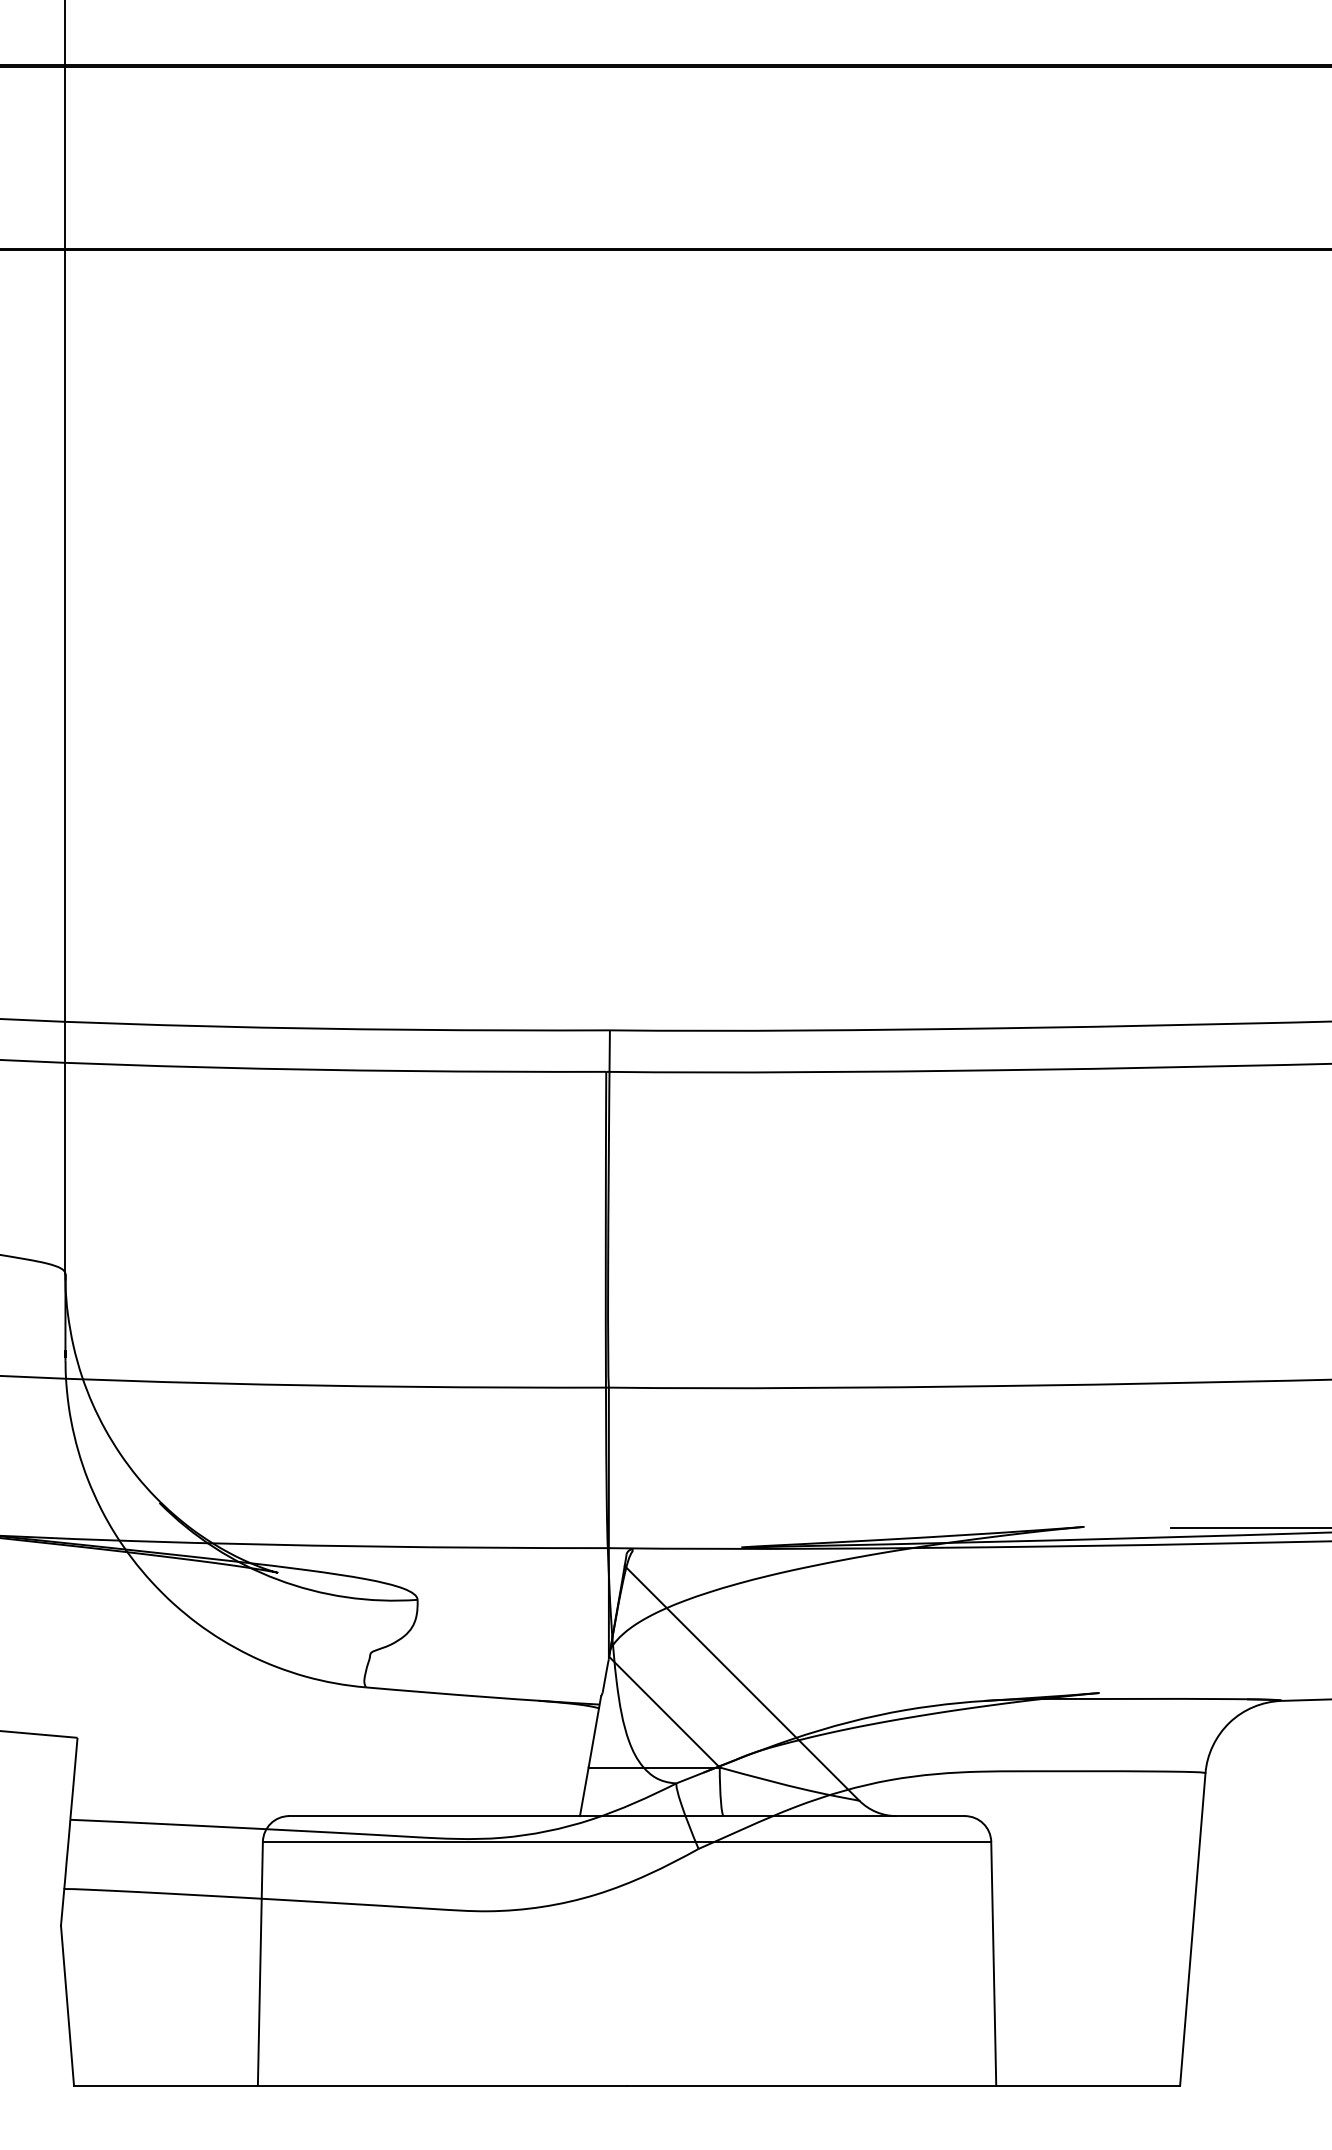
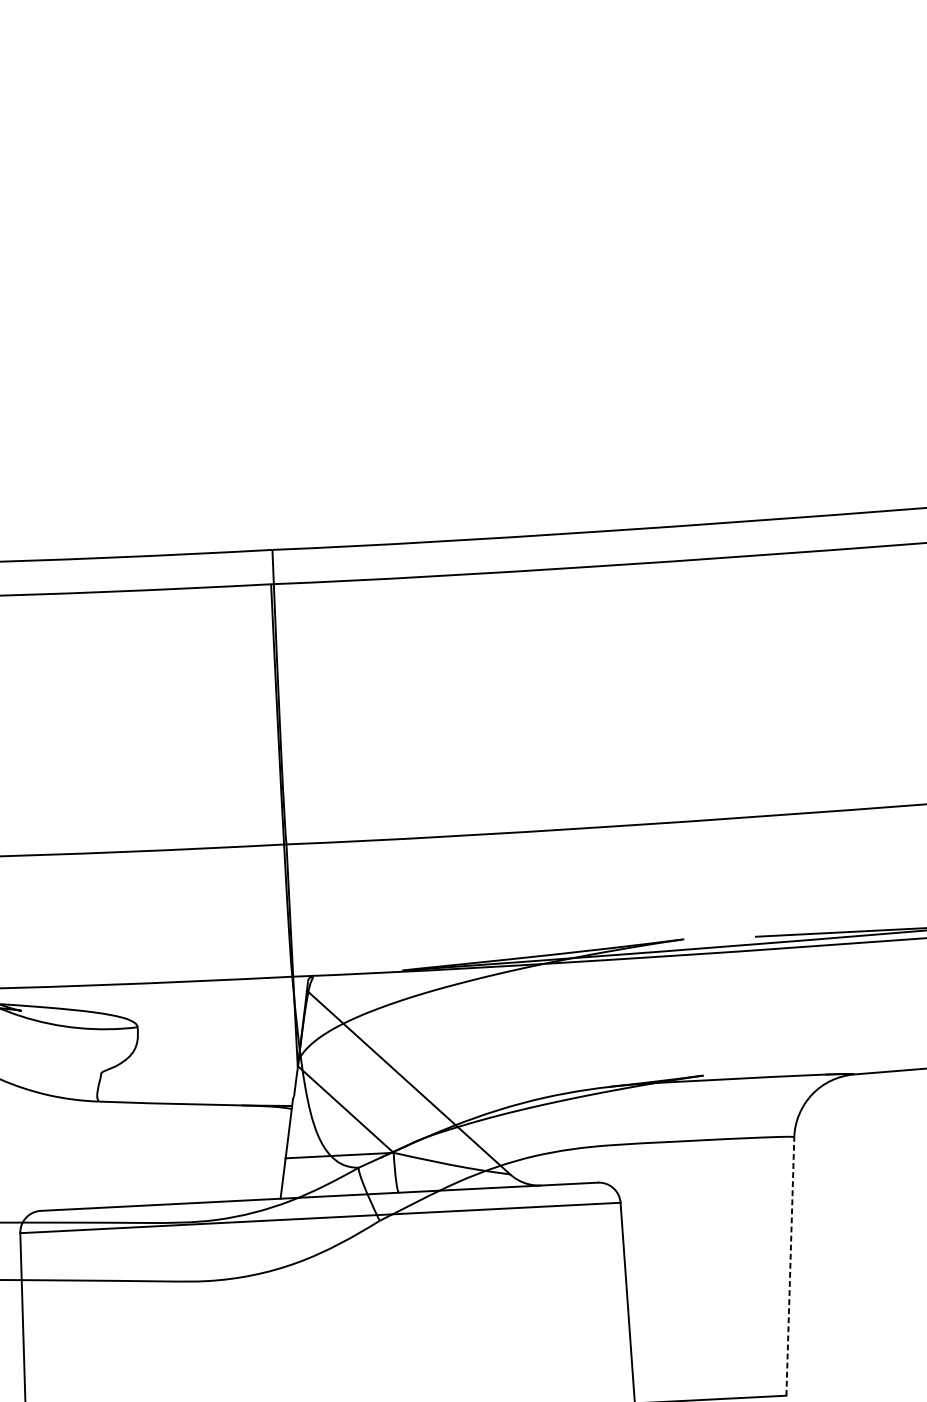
line: (1192, 1929) -> (790, 1266), solid -> dashed

